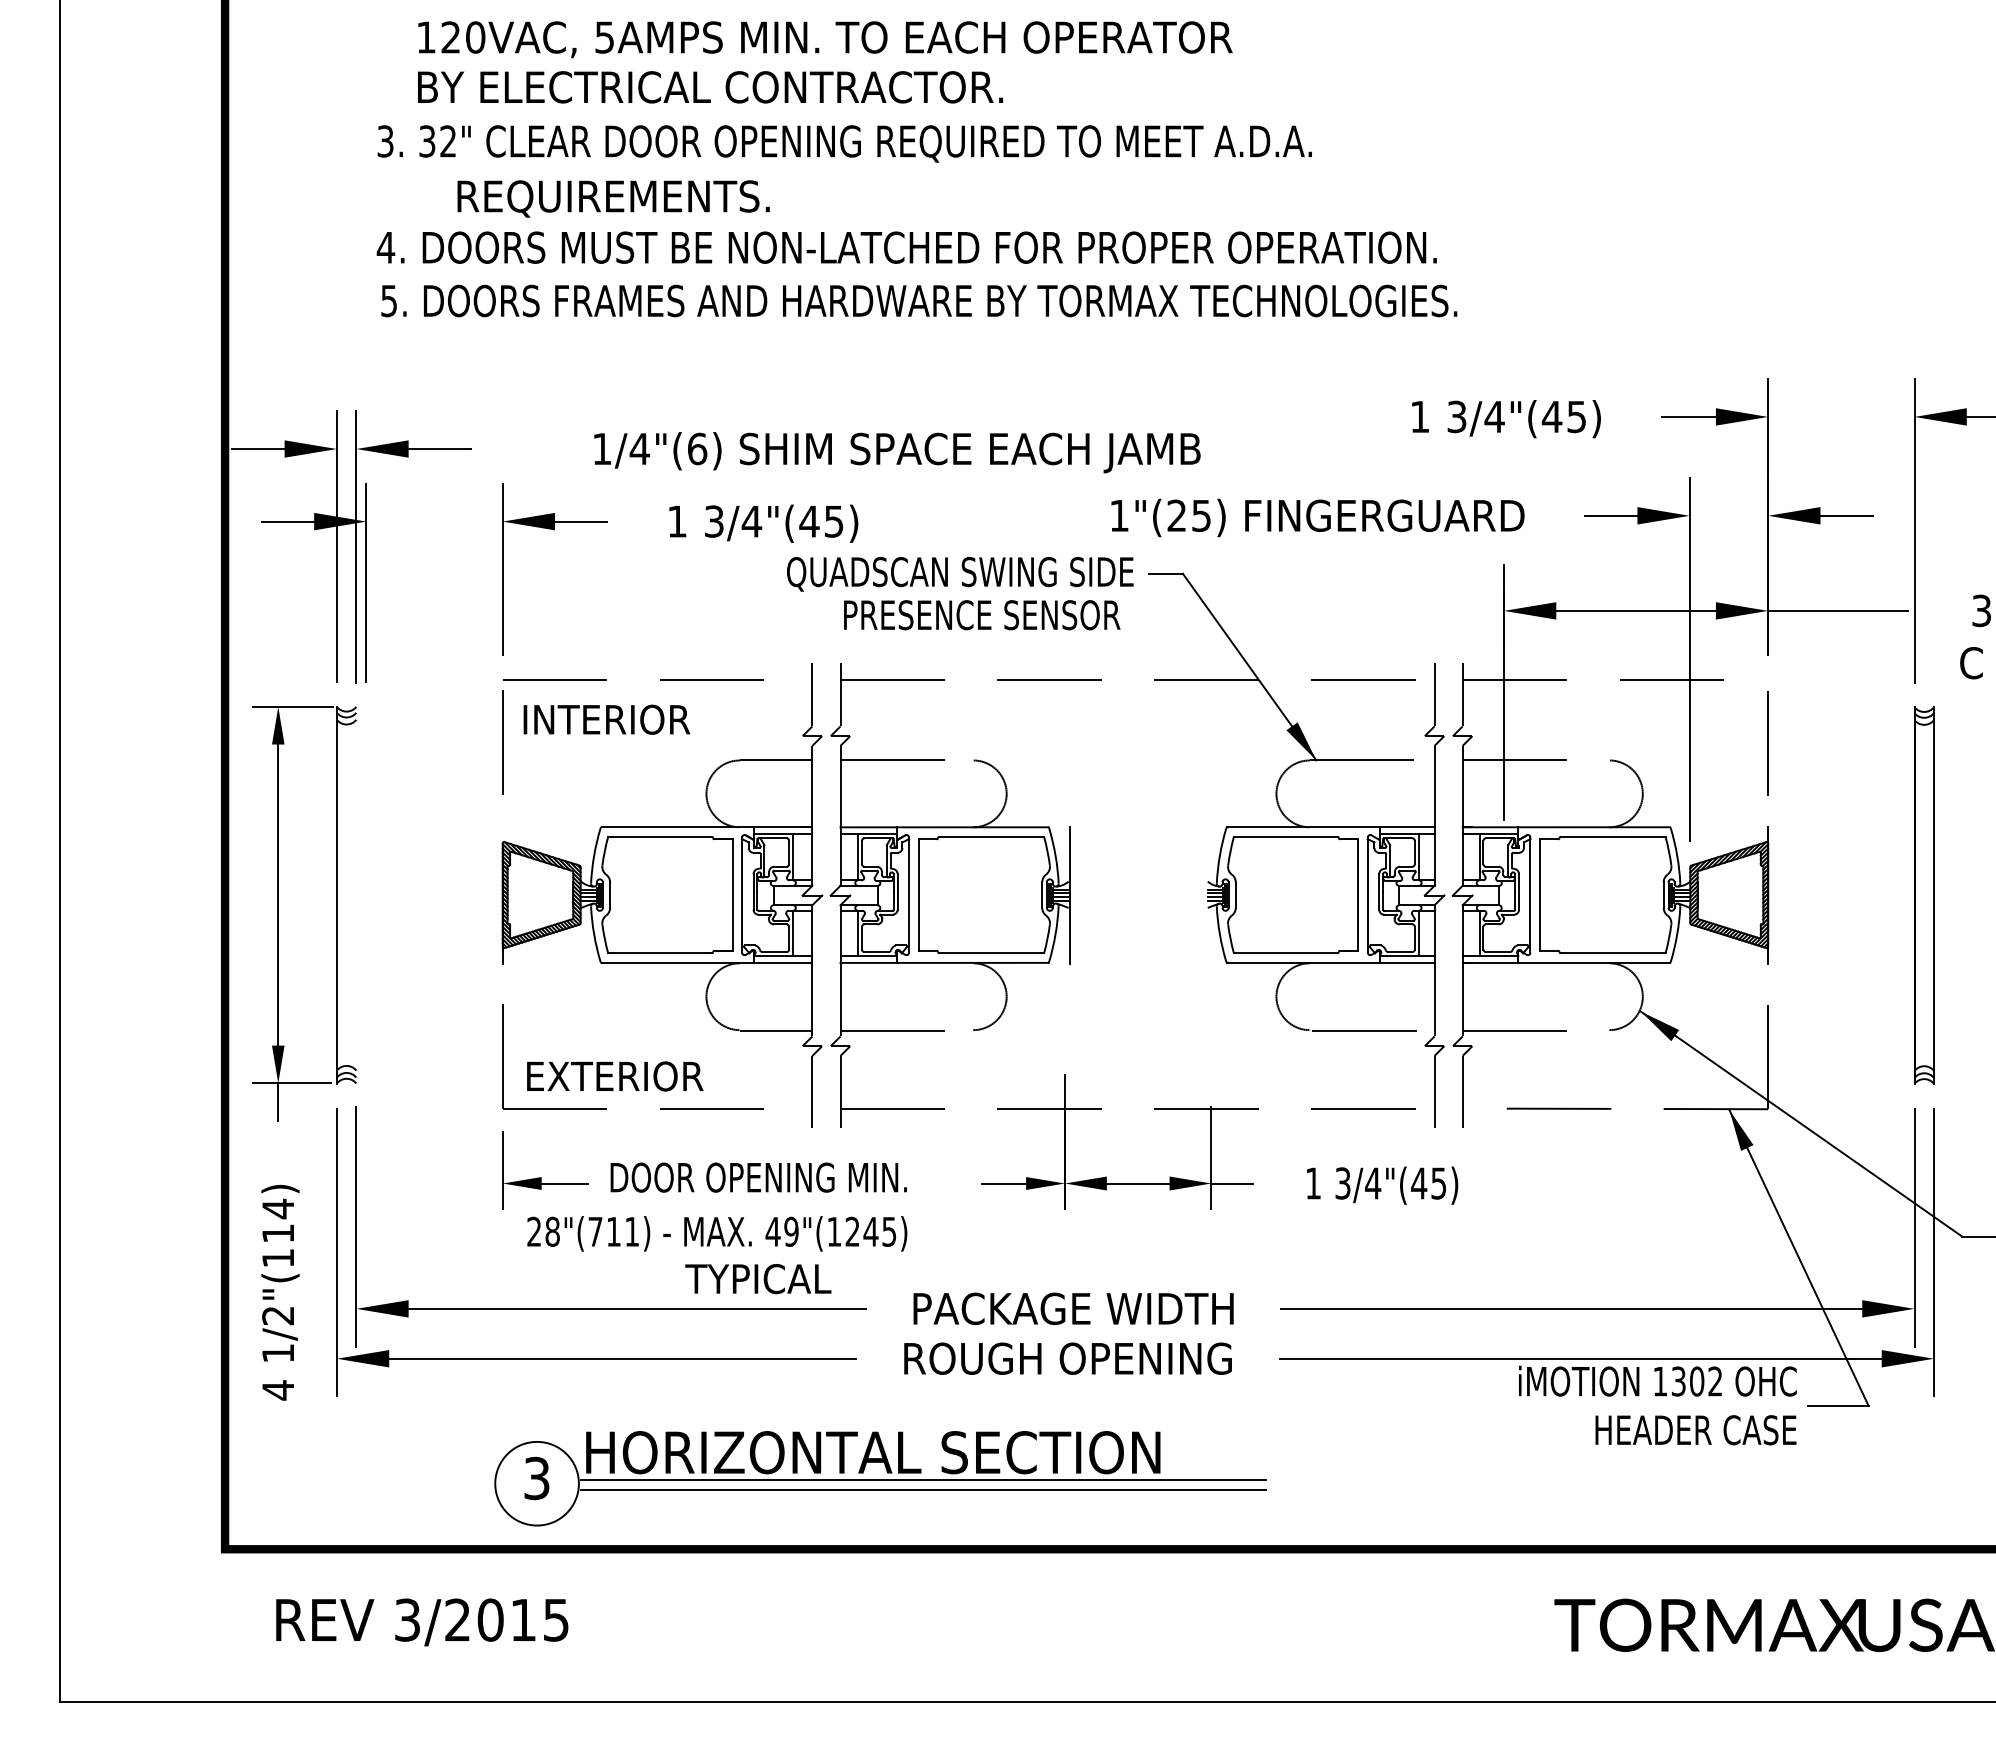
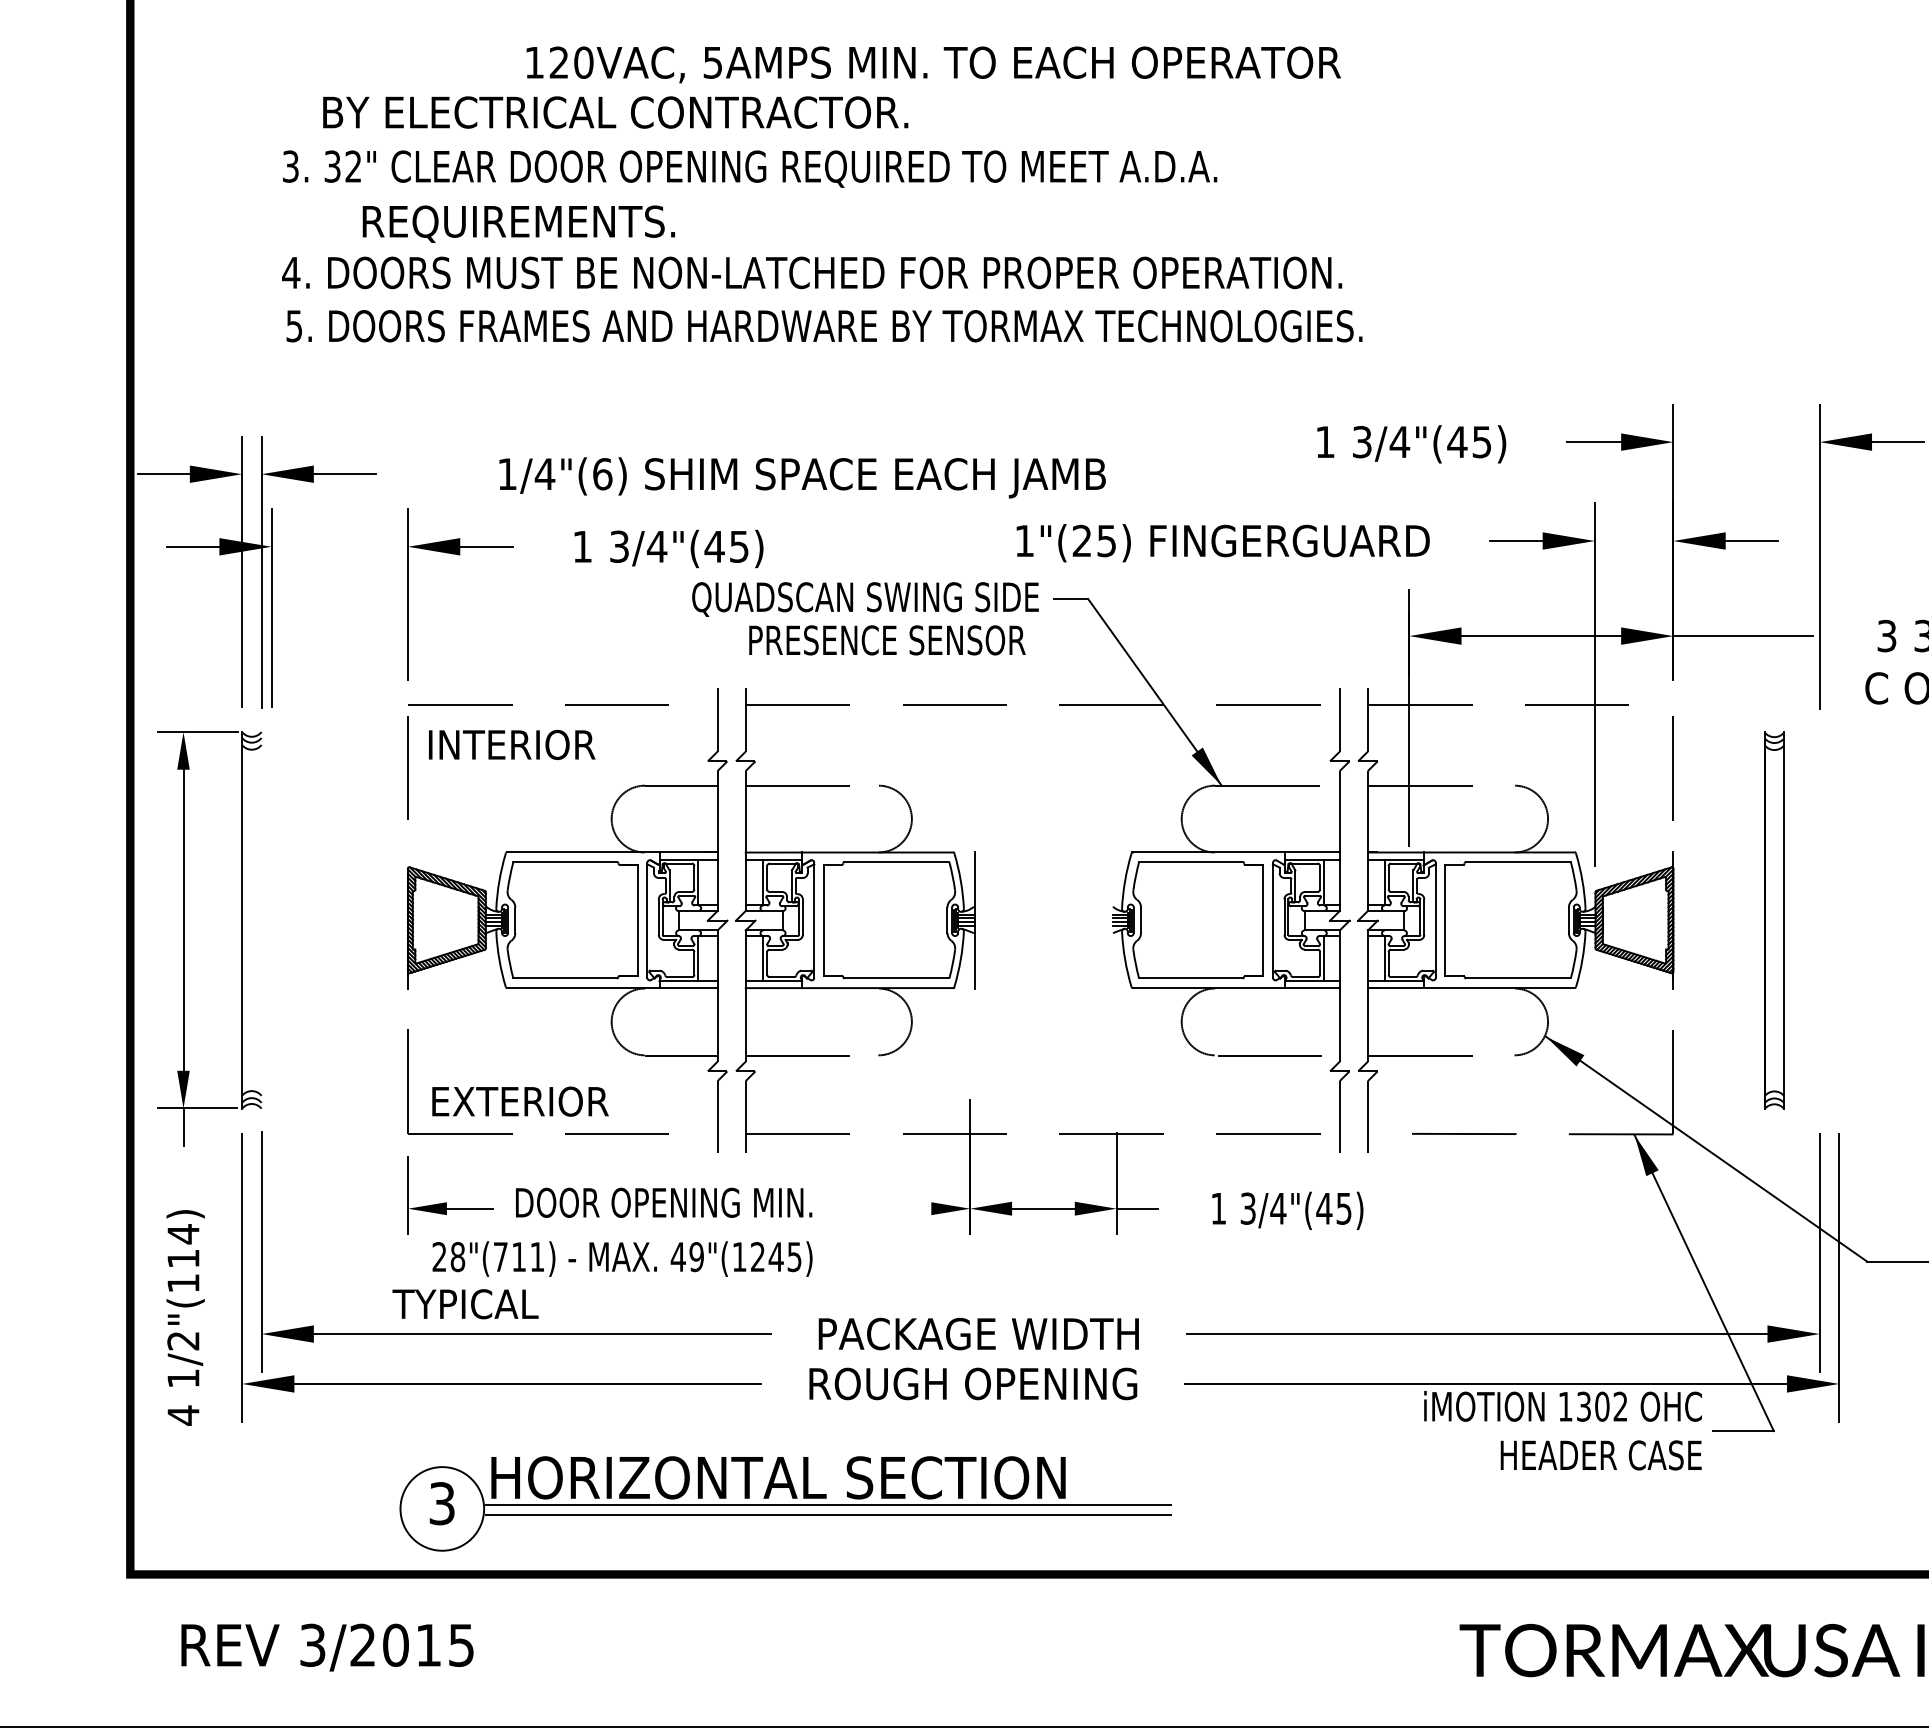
text: (825, 39) -> (933, 64), moved
part: (1924, 895) -> (1774, 920), moved
line: (1004, 1183) -> (909, 1208), removed
text: (758, 1279) -> (465, 1304), moved

